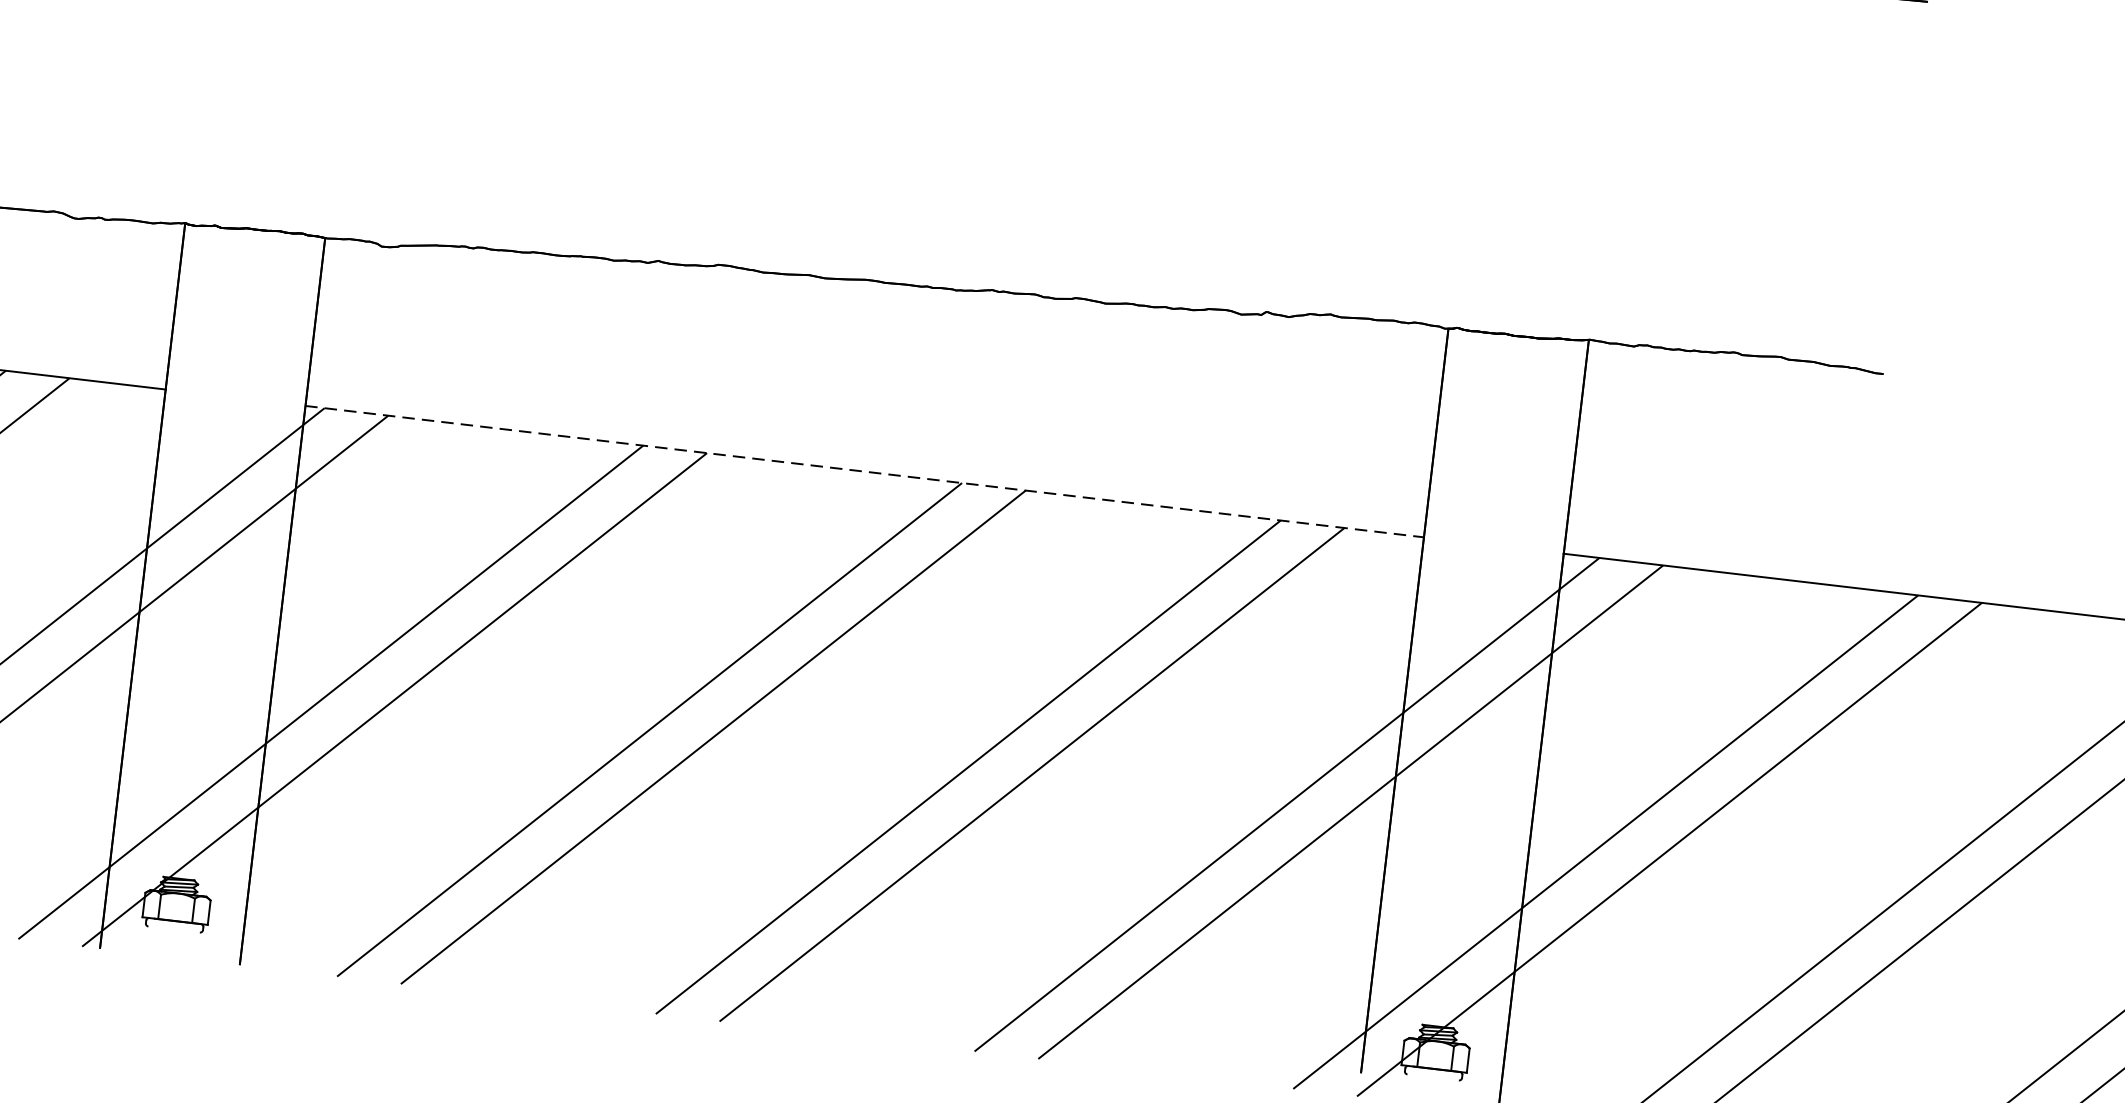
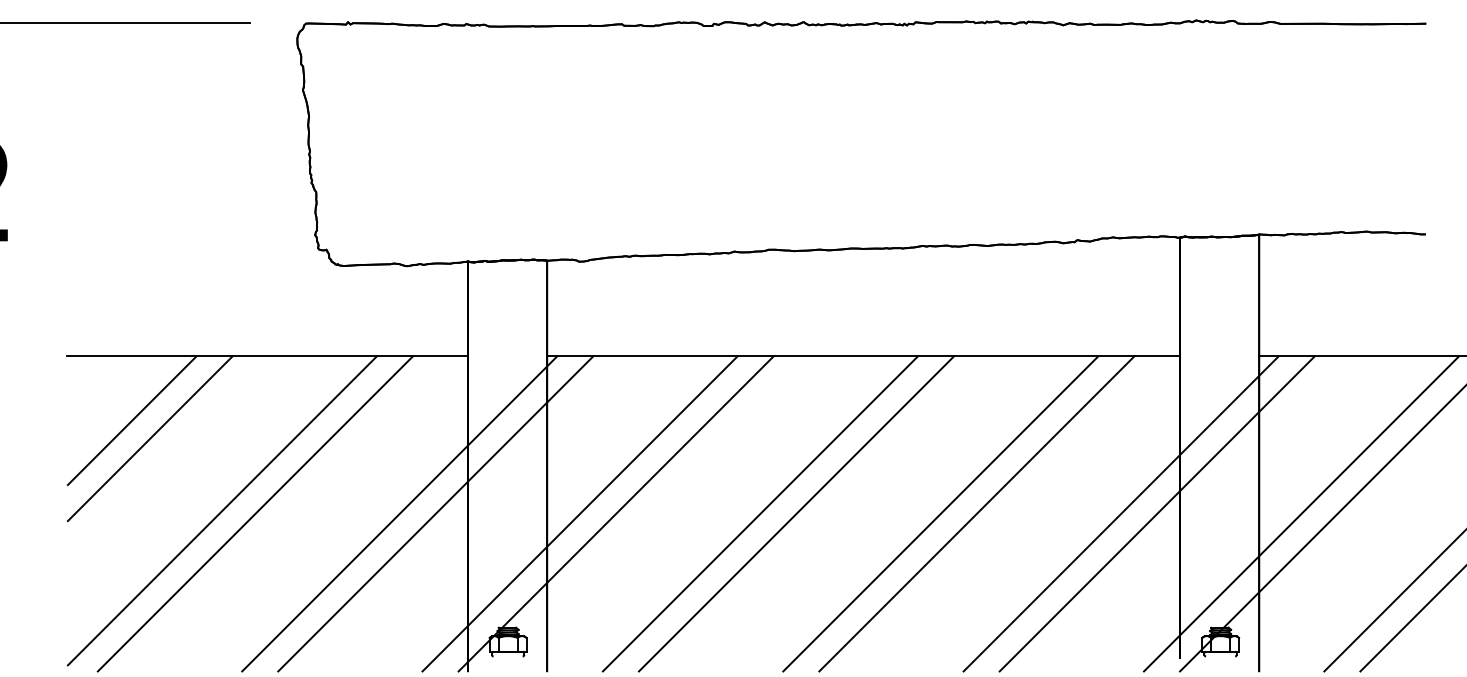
line: (864, 471) -> (863, 355), dashed -> solid

